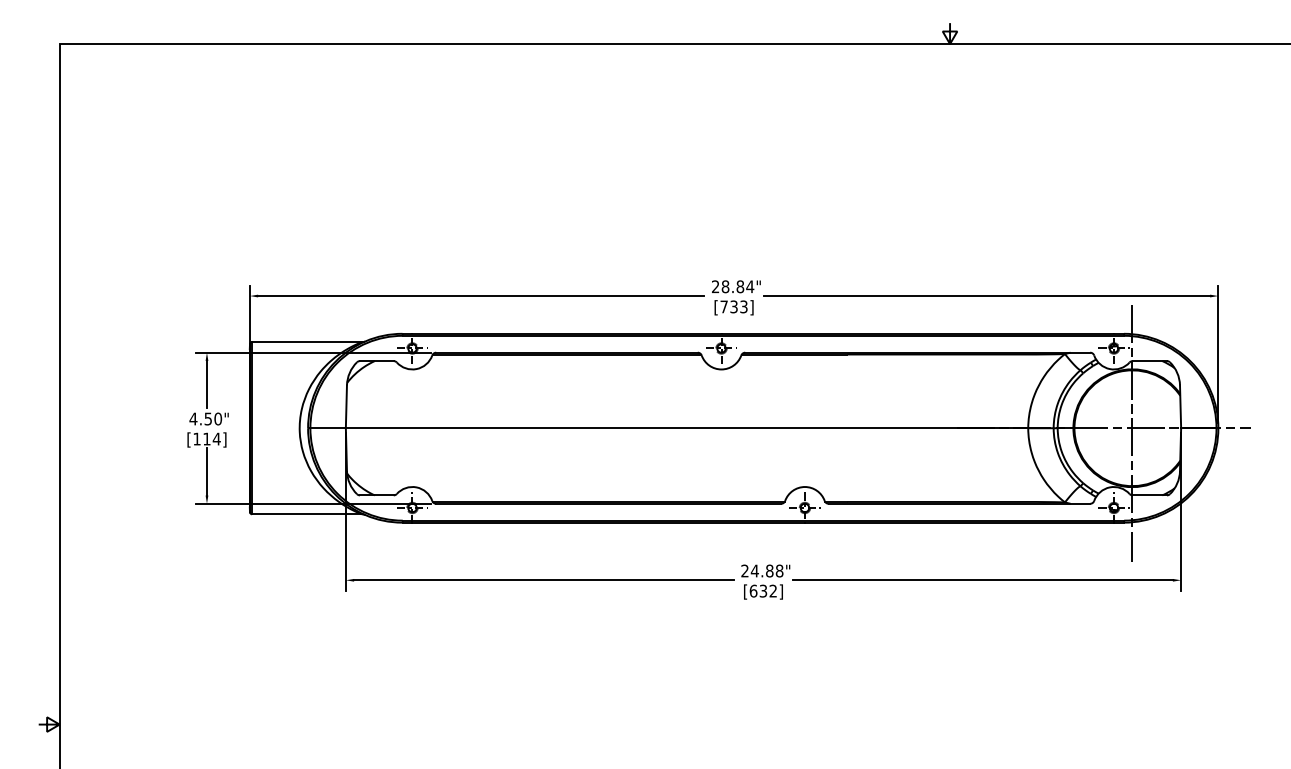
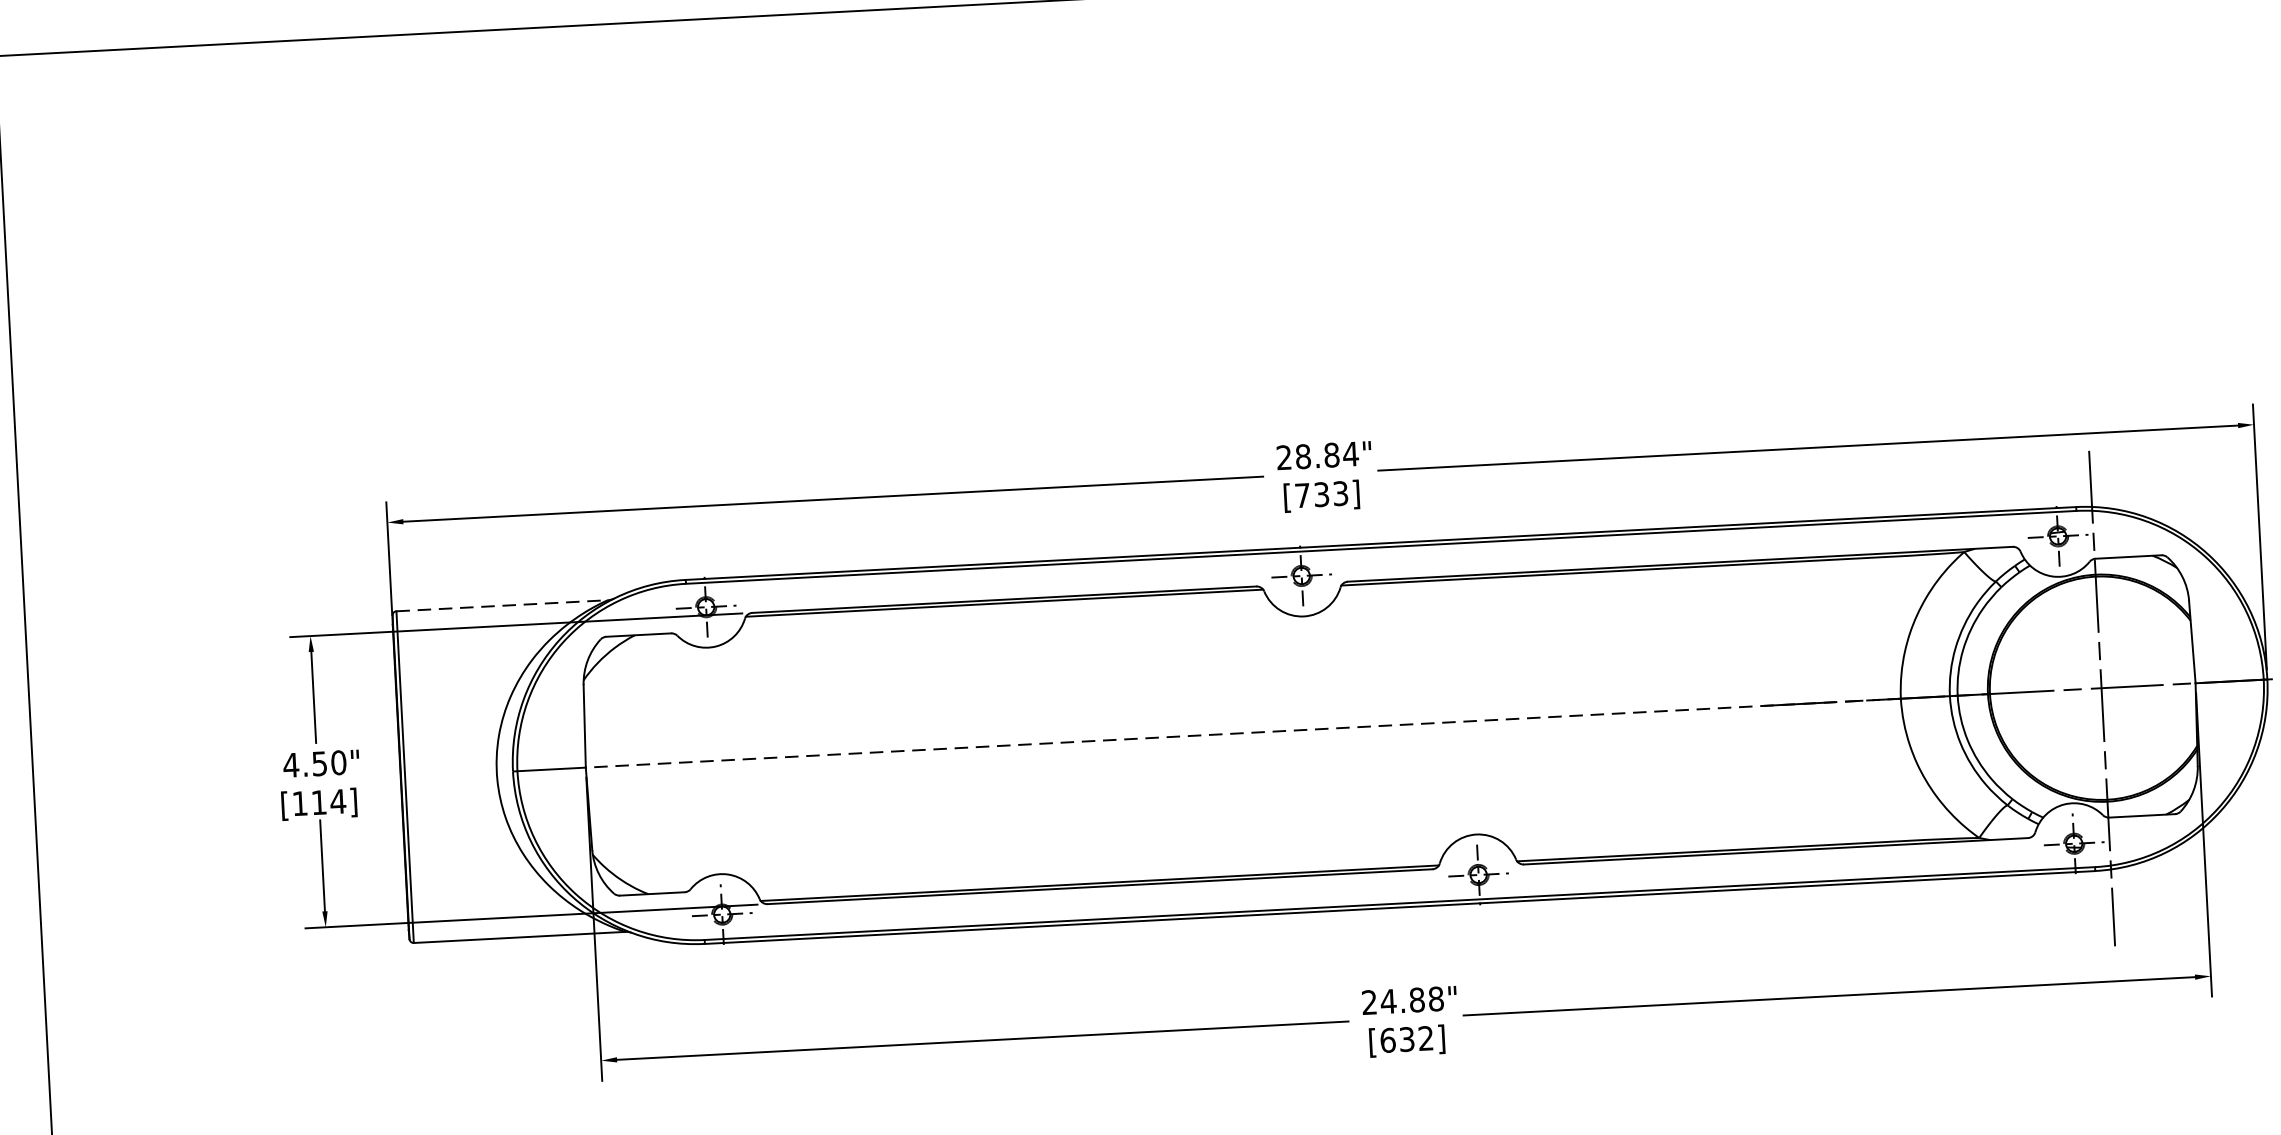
line: (306, 342) -> (501, 606), solid -> dashed
line: (686, 428) -> (1242, 733), solid -> dashed

